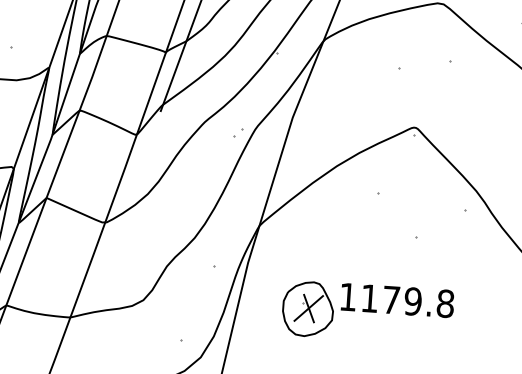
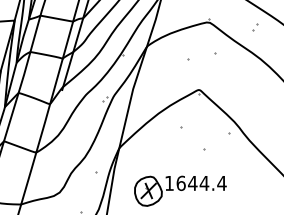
text: (407, 301) -> (201, 183), 1179.8 -> 1644.4

